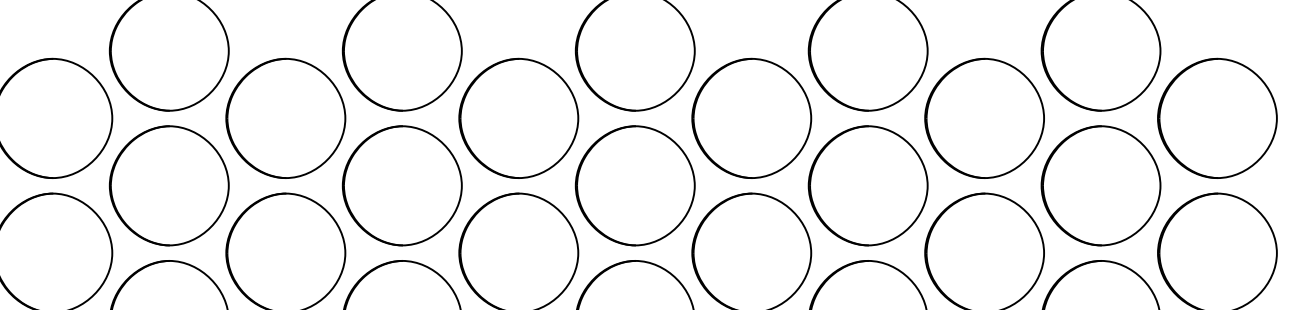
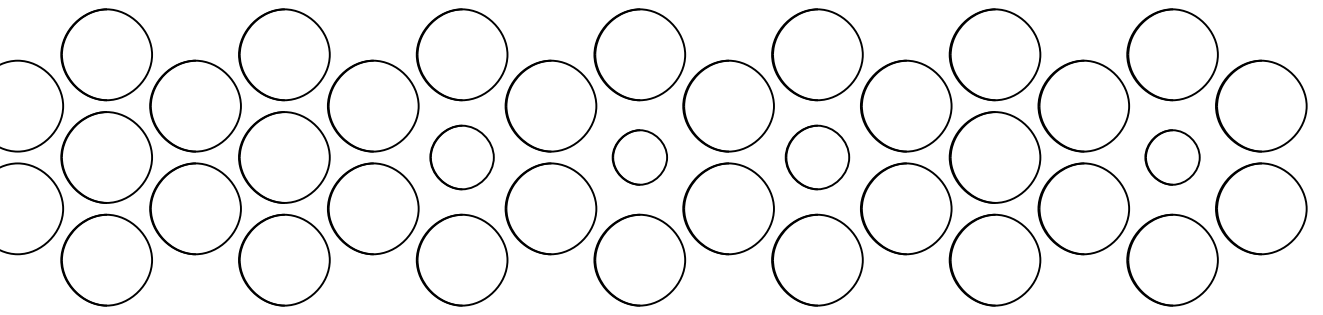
part: (168, 185) -> (461, 157), size x0.7
part: (401, 185) -> (639, 157), size x0.6
part: (635, 185) -> (817, 157), size x0.7
part: (1100, 185) -> (1172, 157), size x0.6

